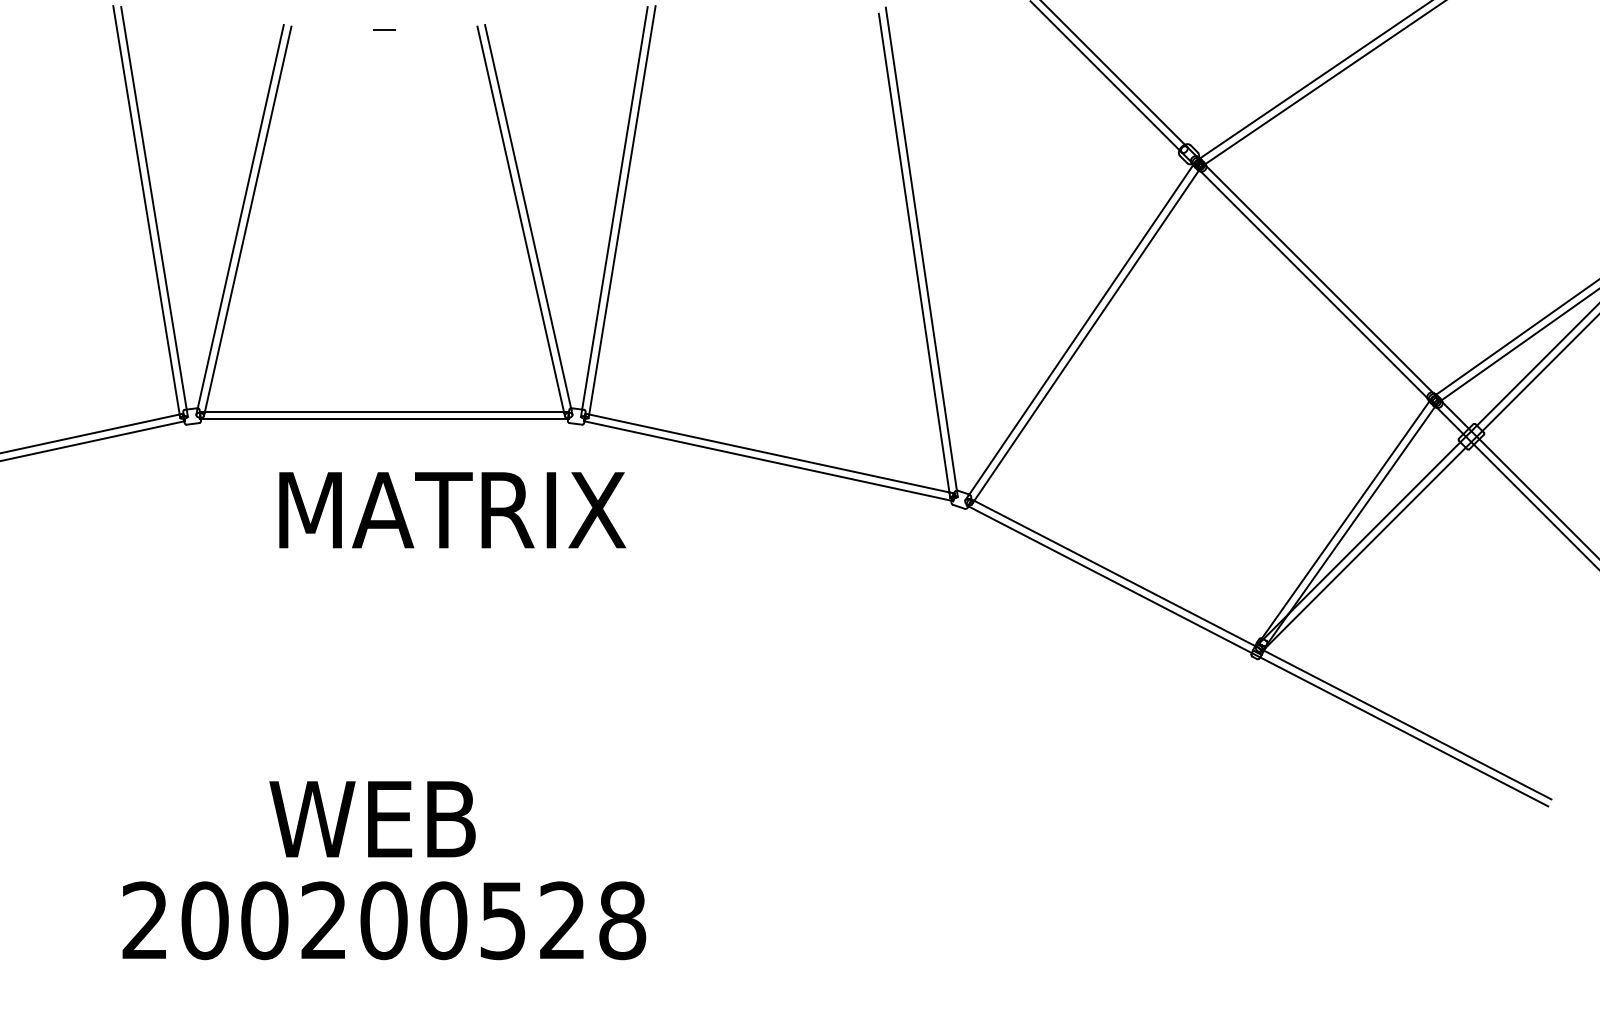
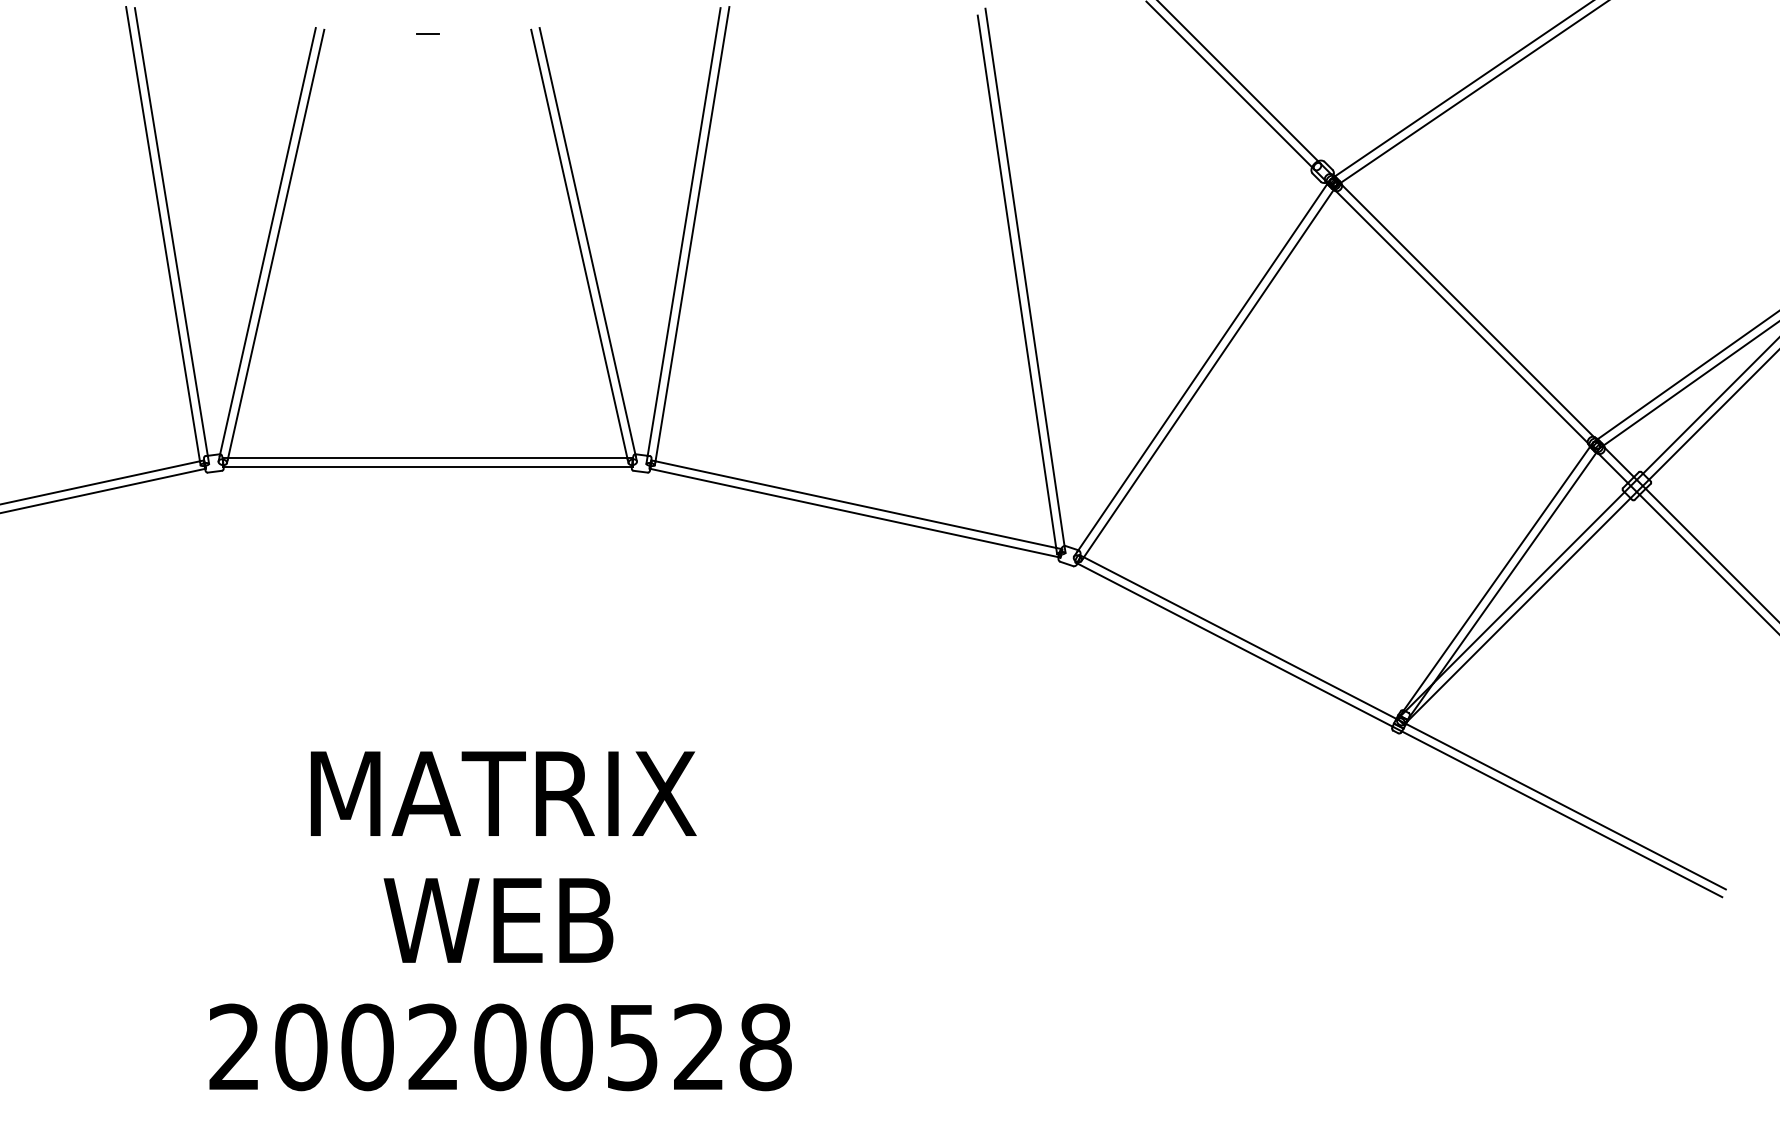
text: (452, 509) -> (503, 793), moved
text: (372, 819) -> (498, 920), moved
text: (384, 920) -> (500, 1047), moved

